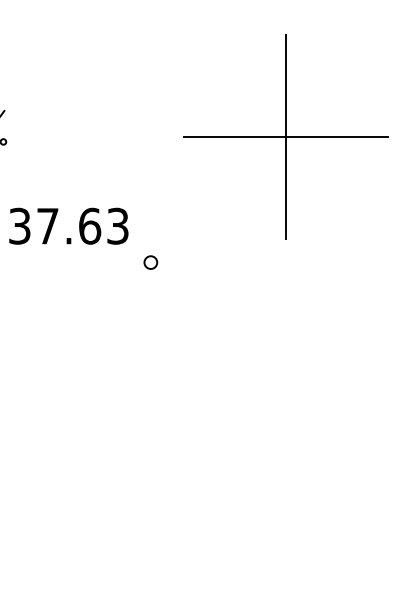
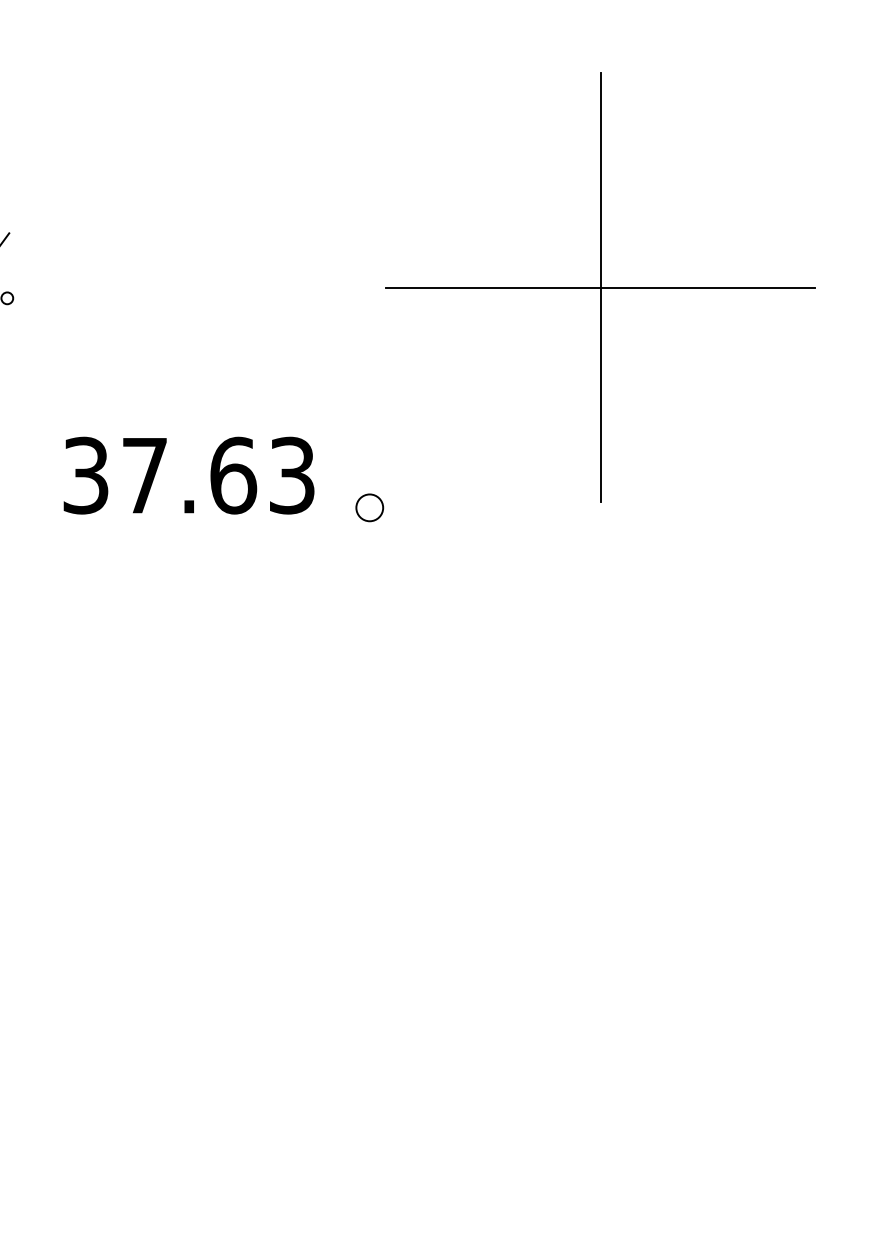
text: (68, 225) -> (188, 473), moved
part: (150, 262) -> (369, 507), moved

